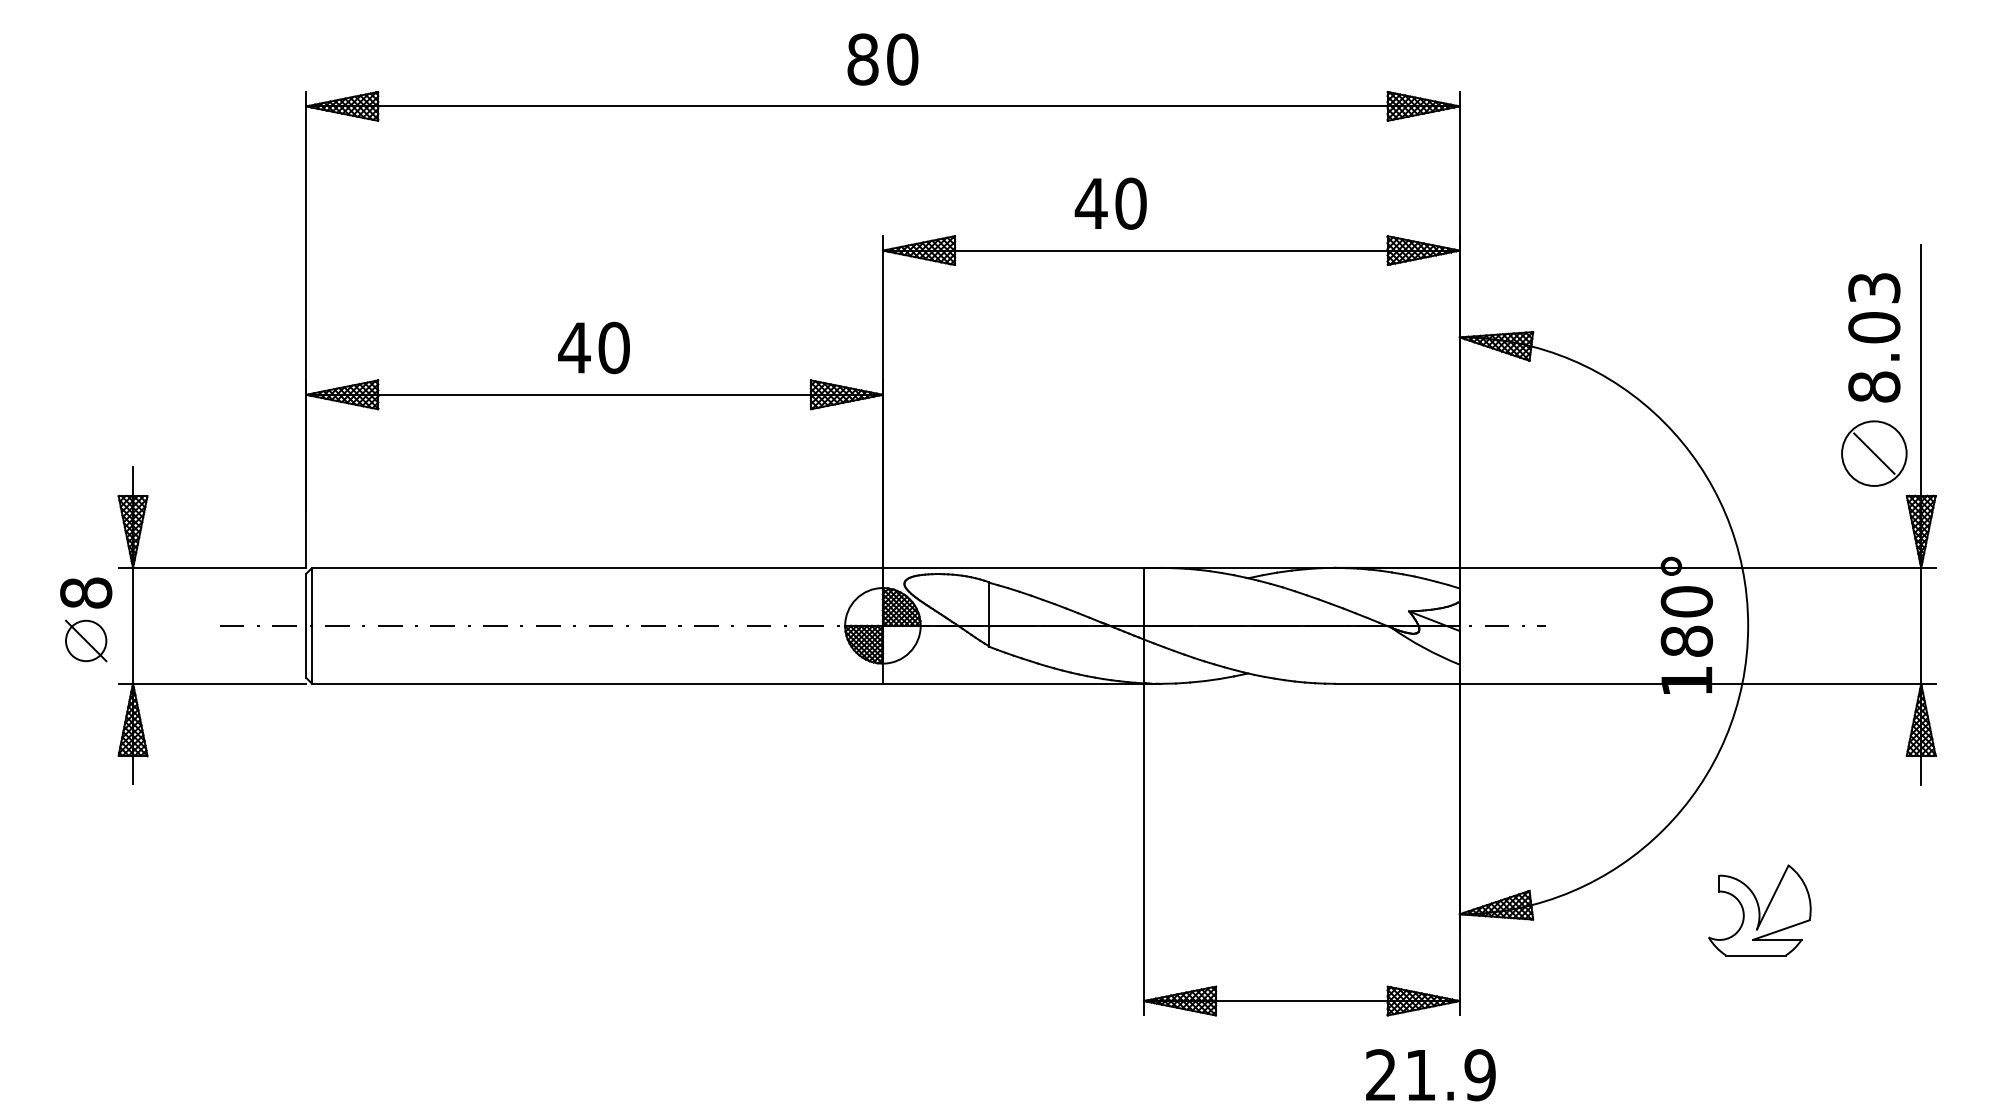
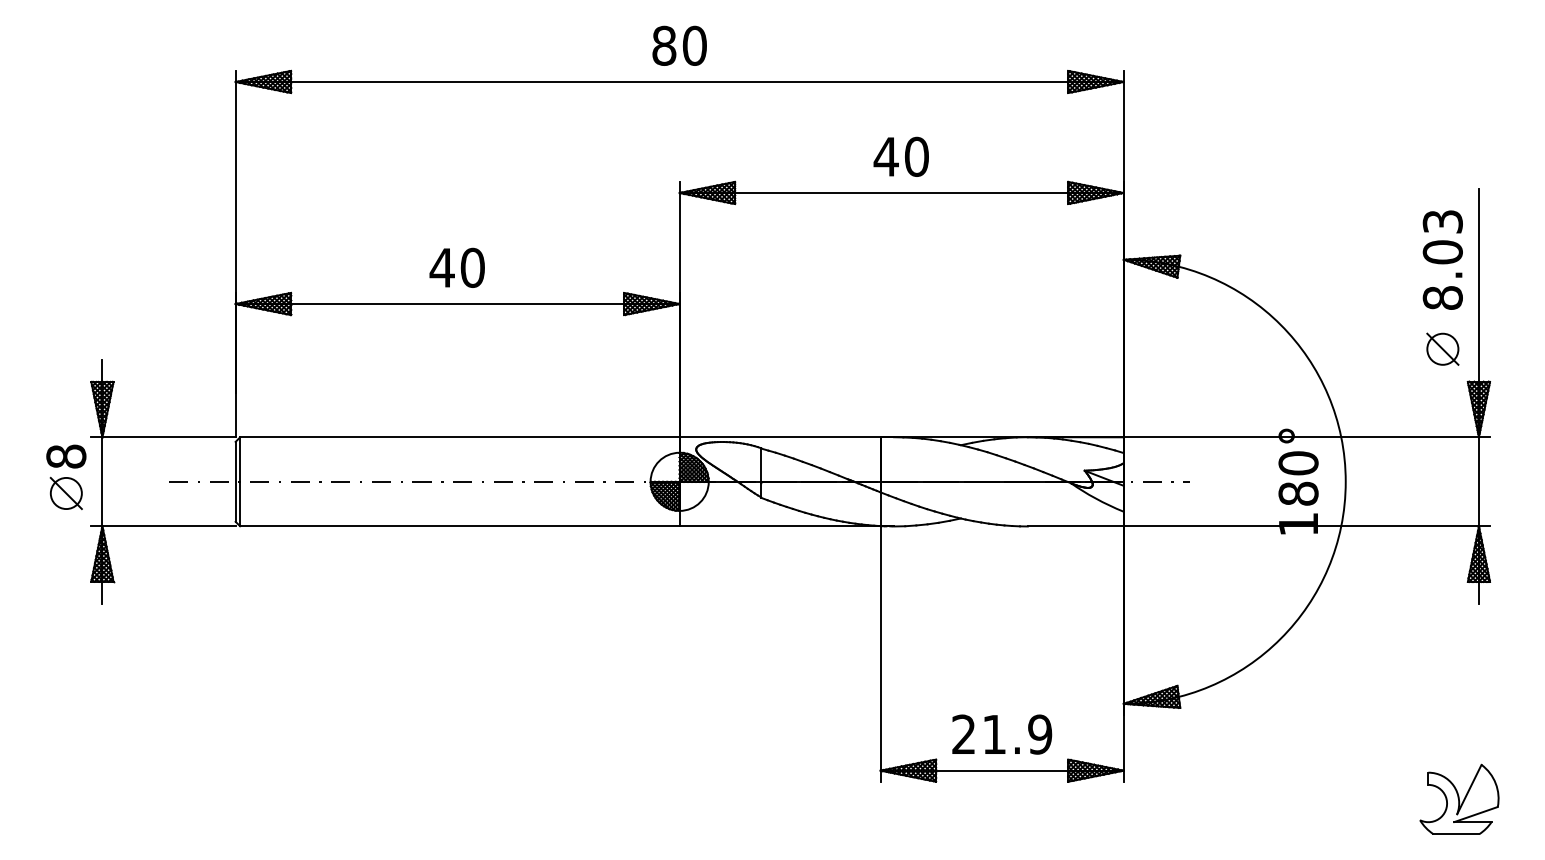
text: (1110, 203) -> (901, 156), moved
circle: (1874, 453) -> (1442, 349), size x0.62
part: (1759, 910) -> (1459, 799), moved
text: (1430, 1075) -> (1001, 734), moved

